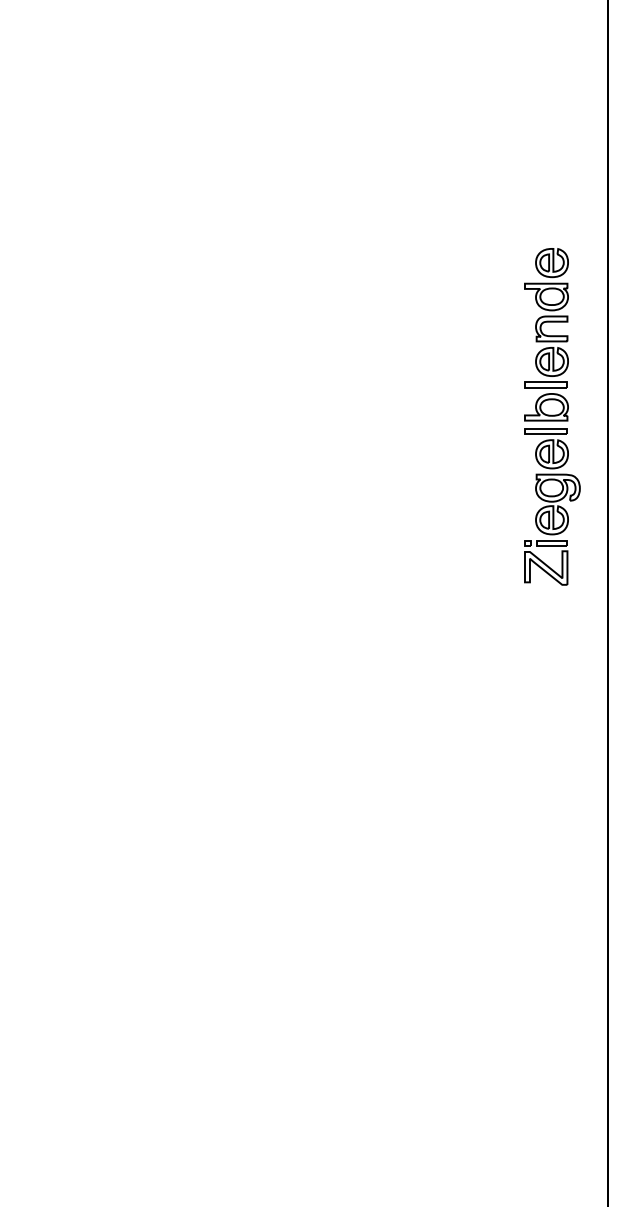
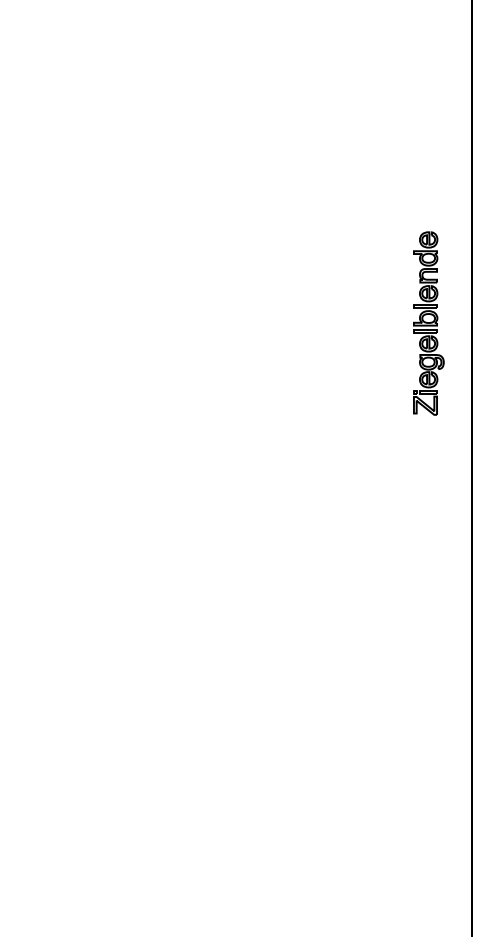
part: (551, 416) -> (428, 323), size x0.7

